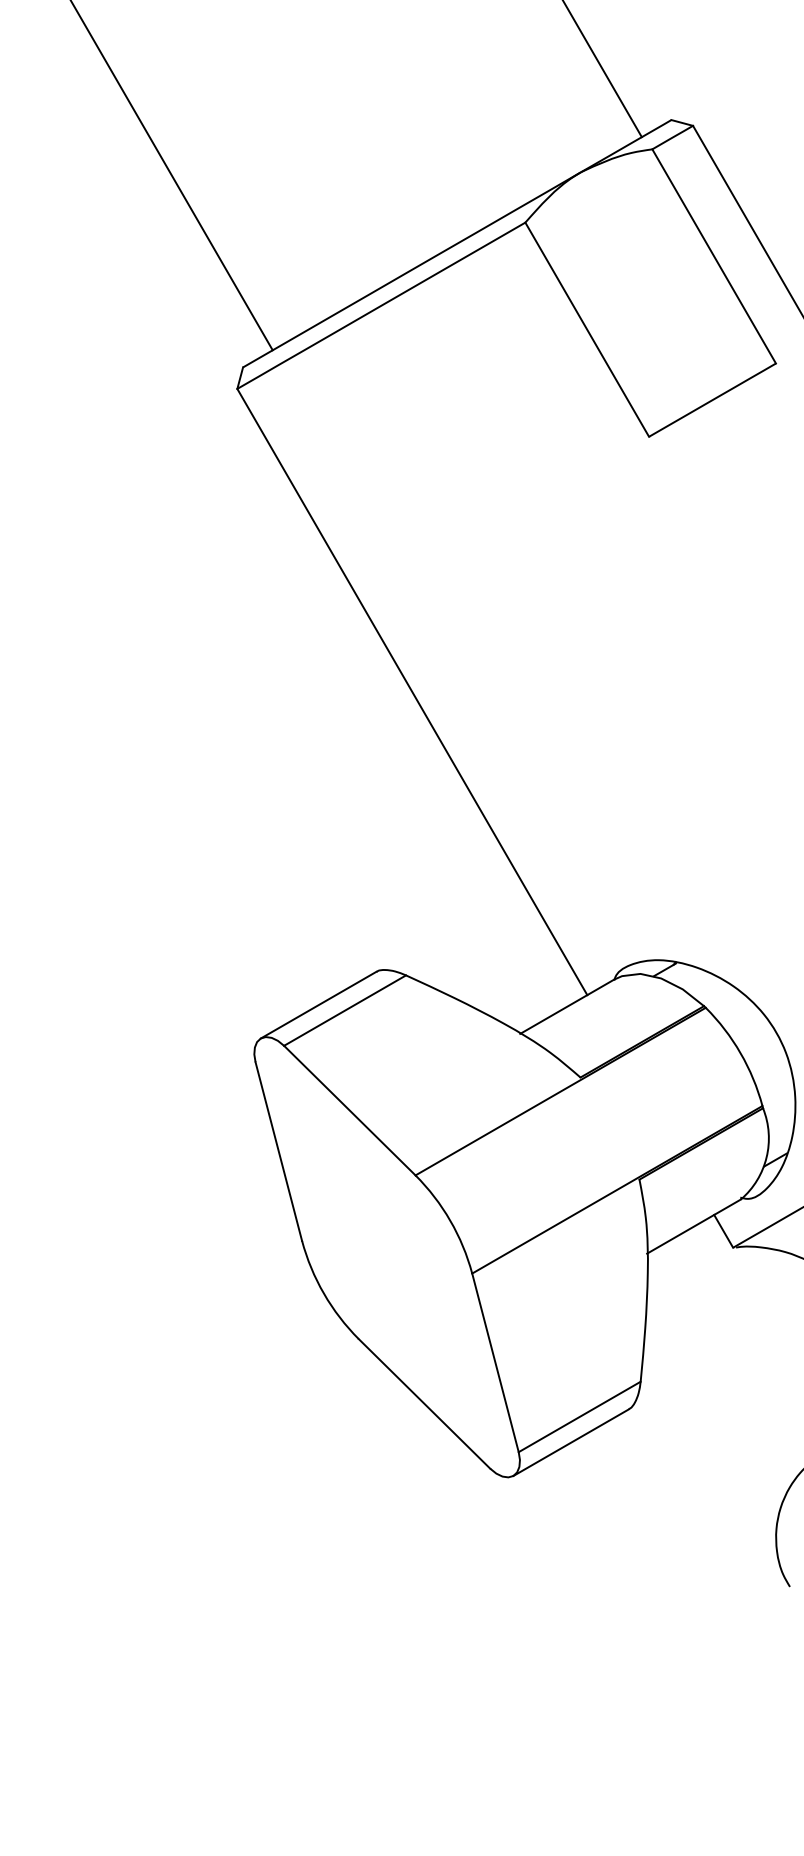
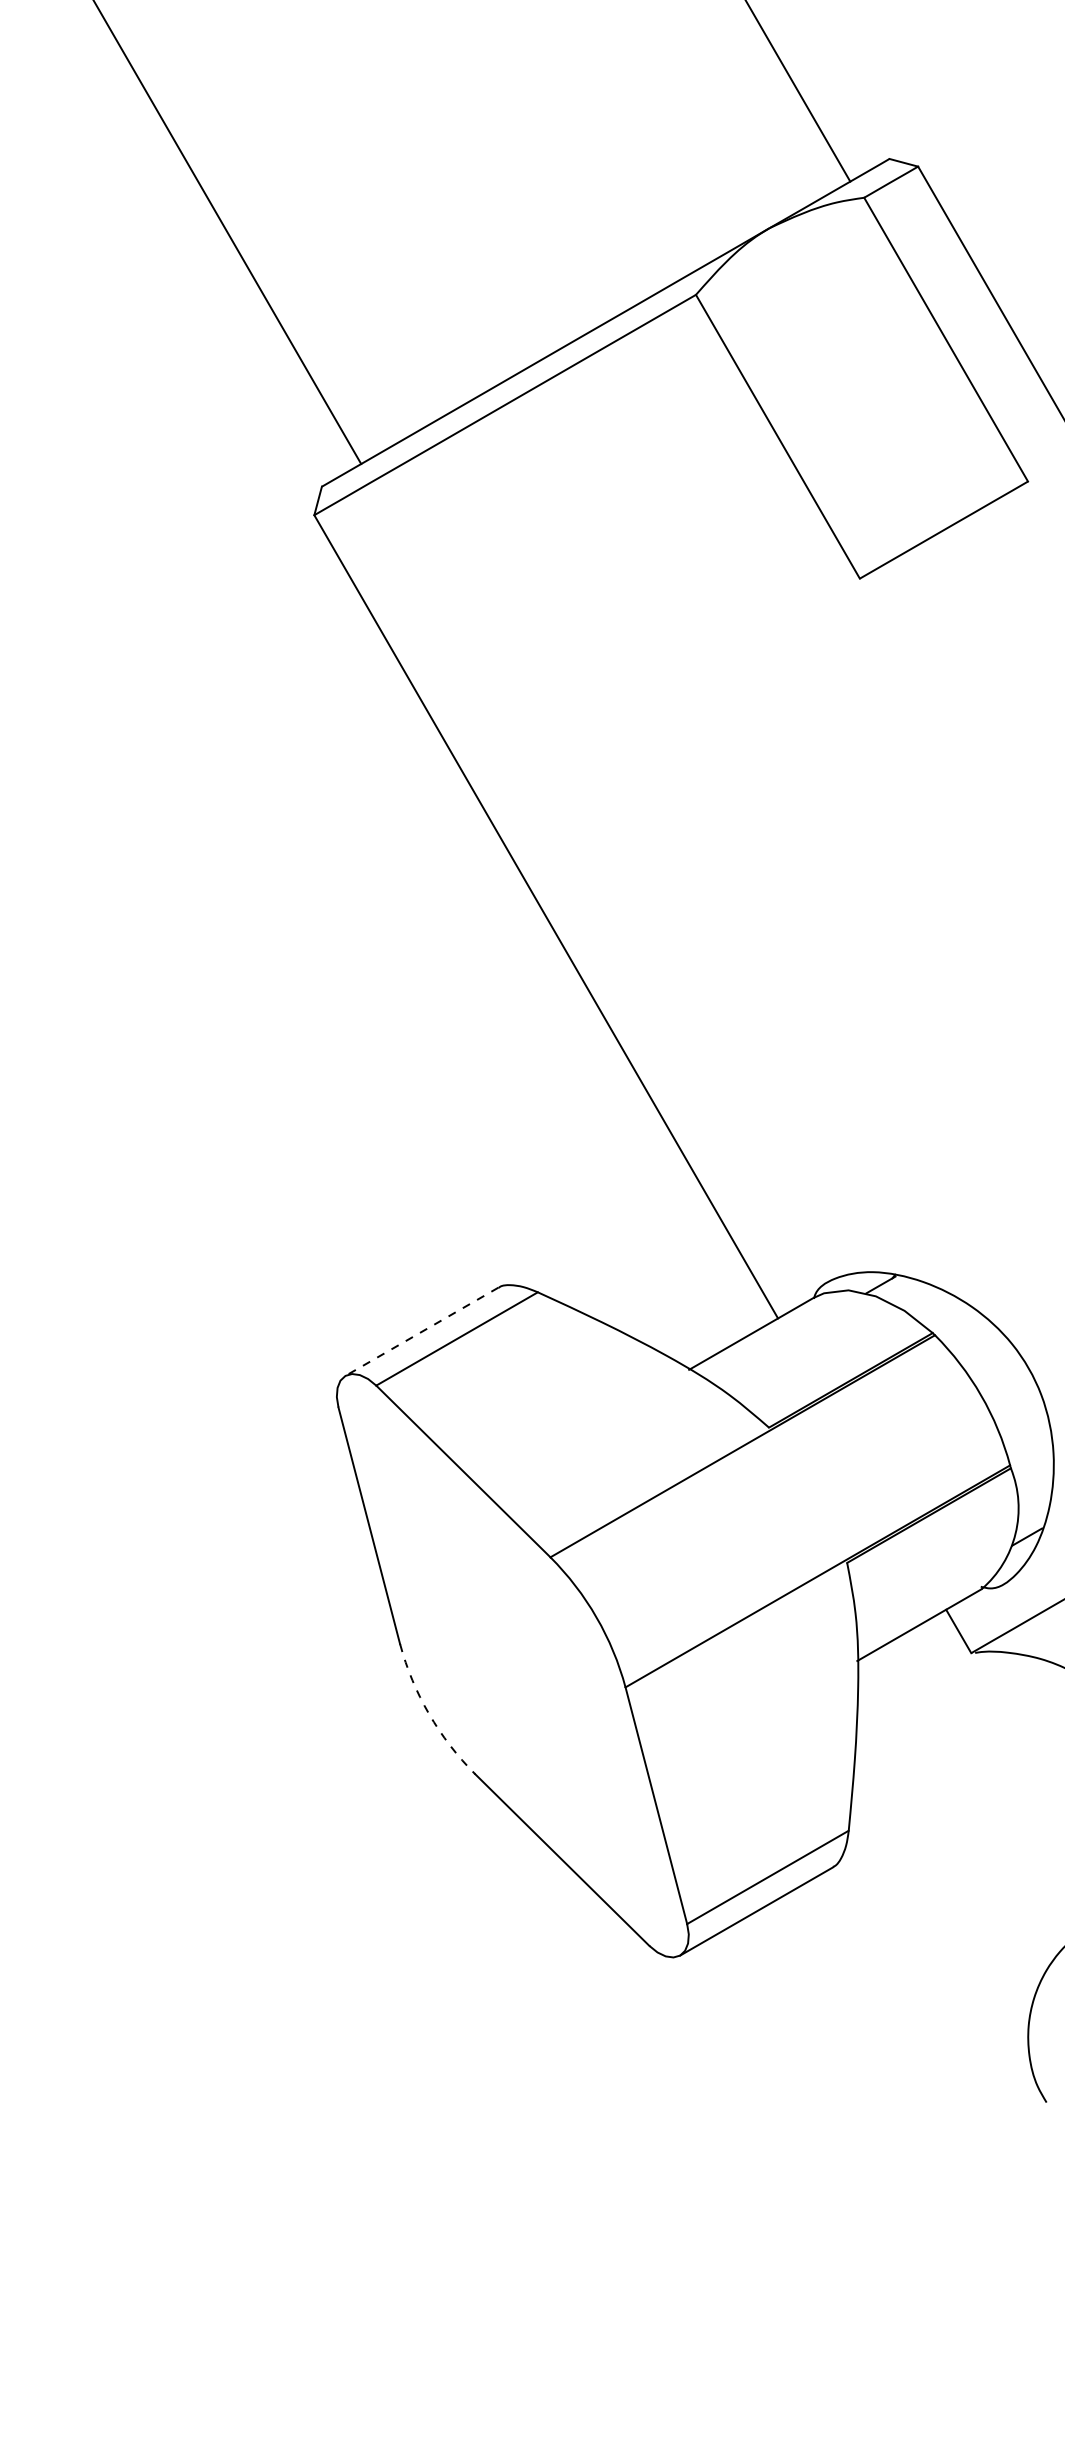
line: (318, 1005) -> (421, 1332), solid -> dashed
arc: (324, 1294) -> (429, 1714), solid -> dashed

